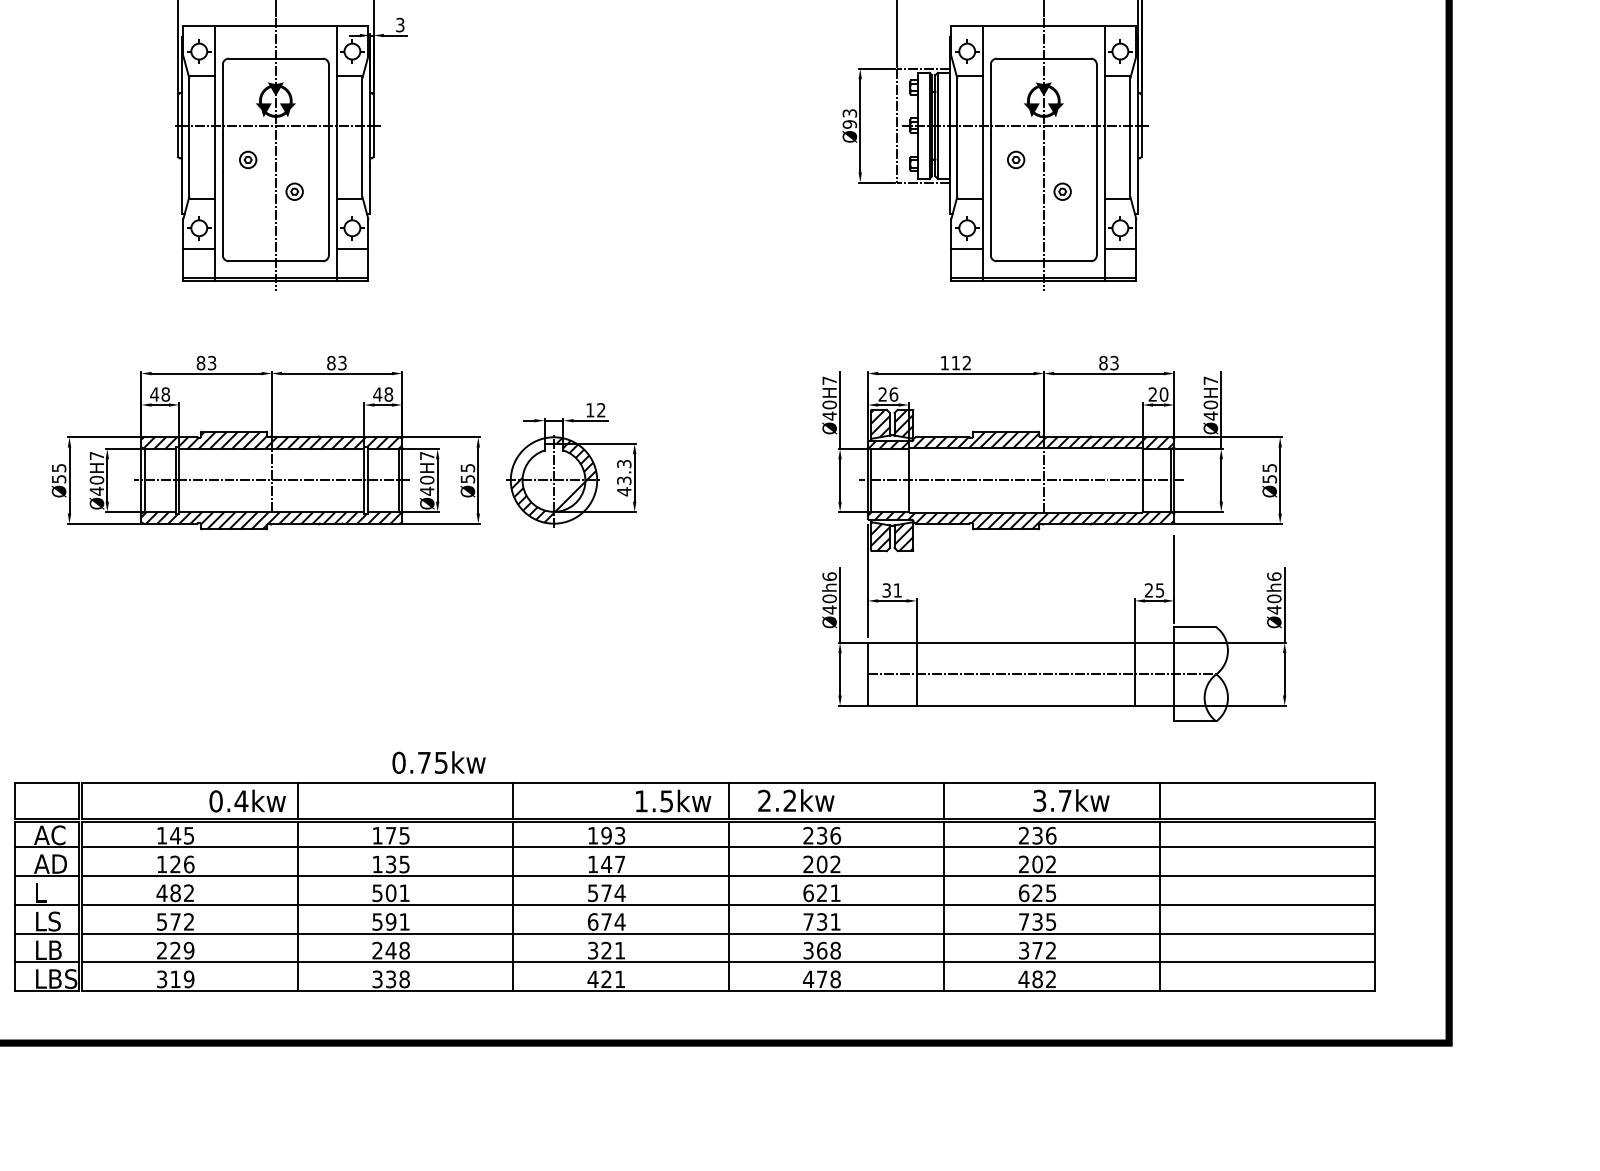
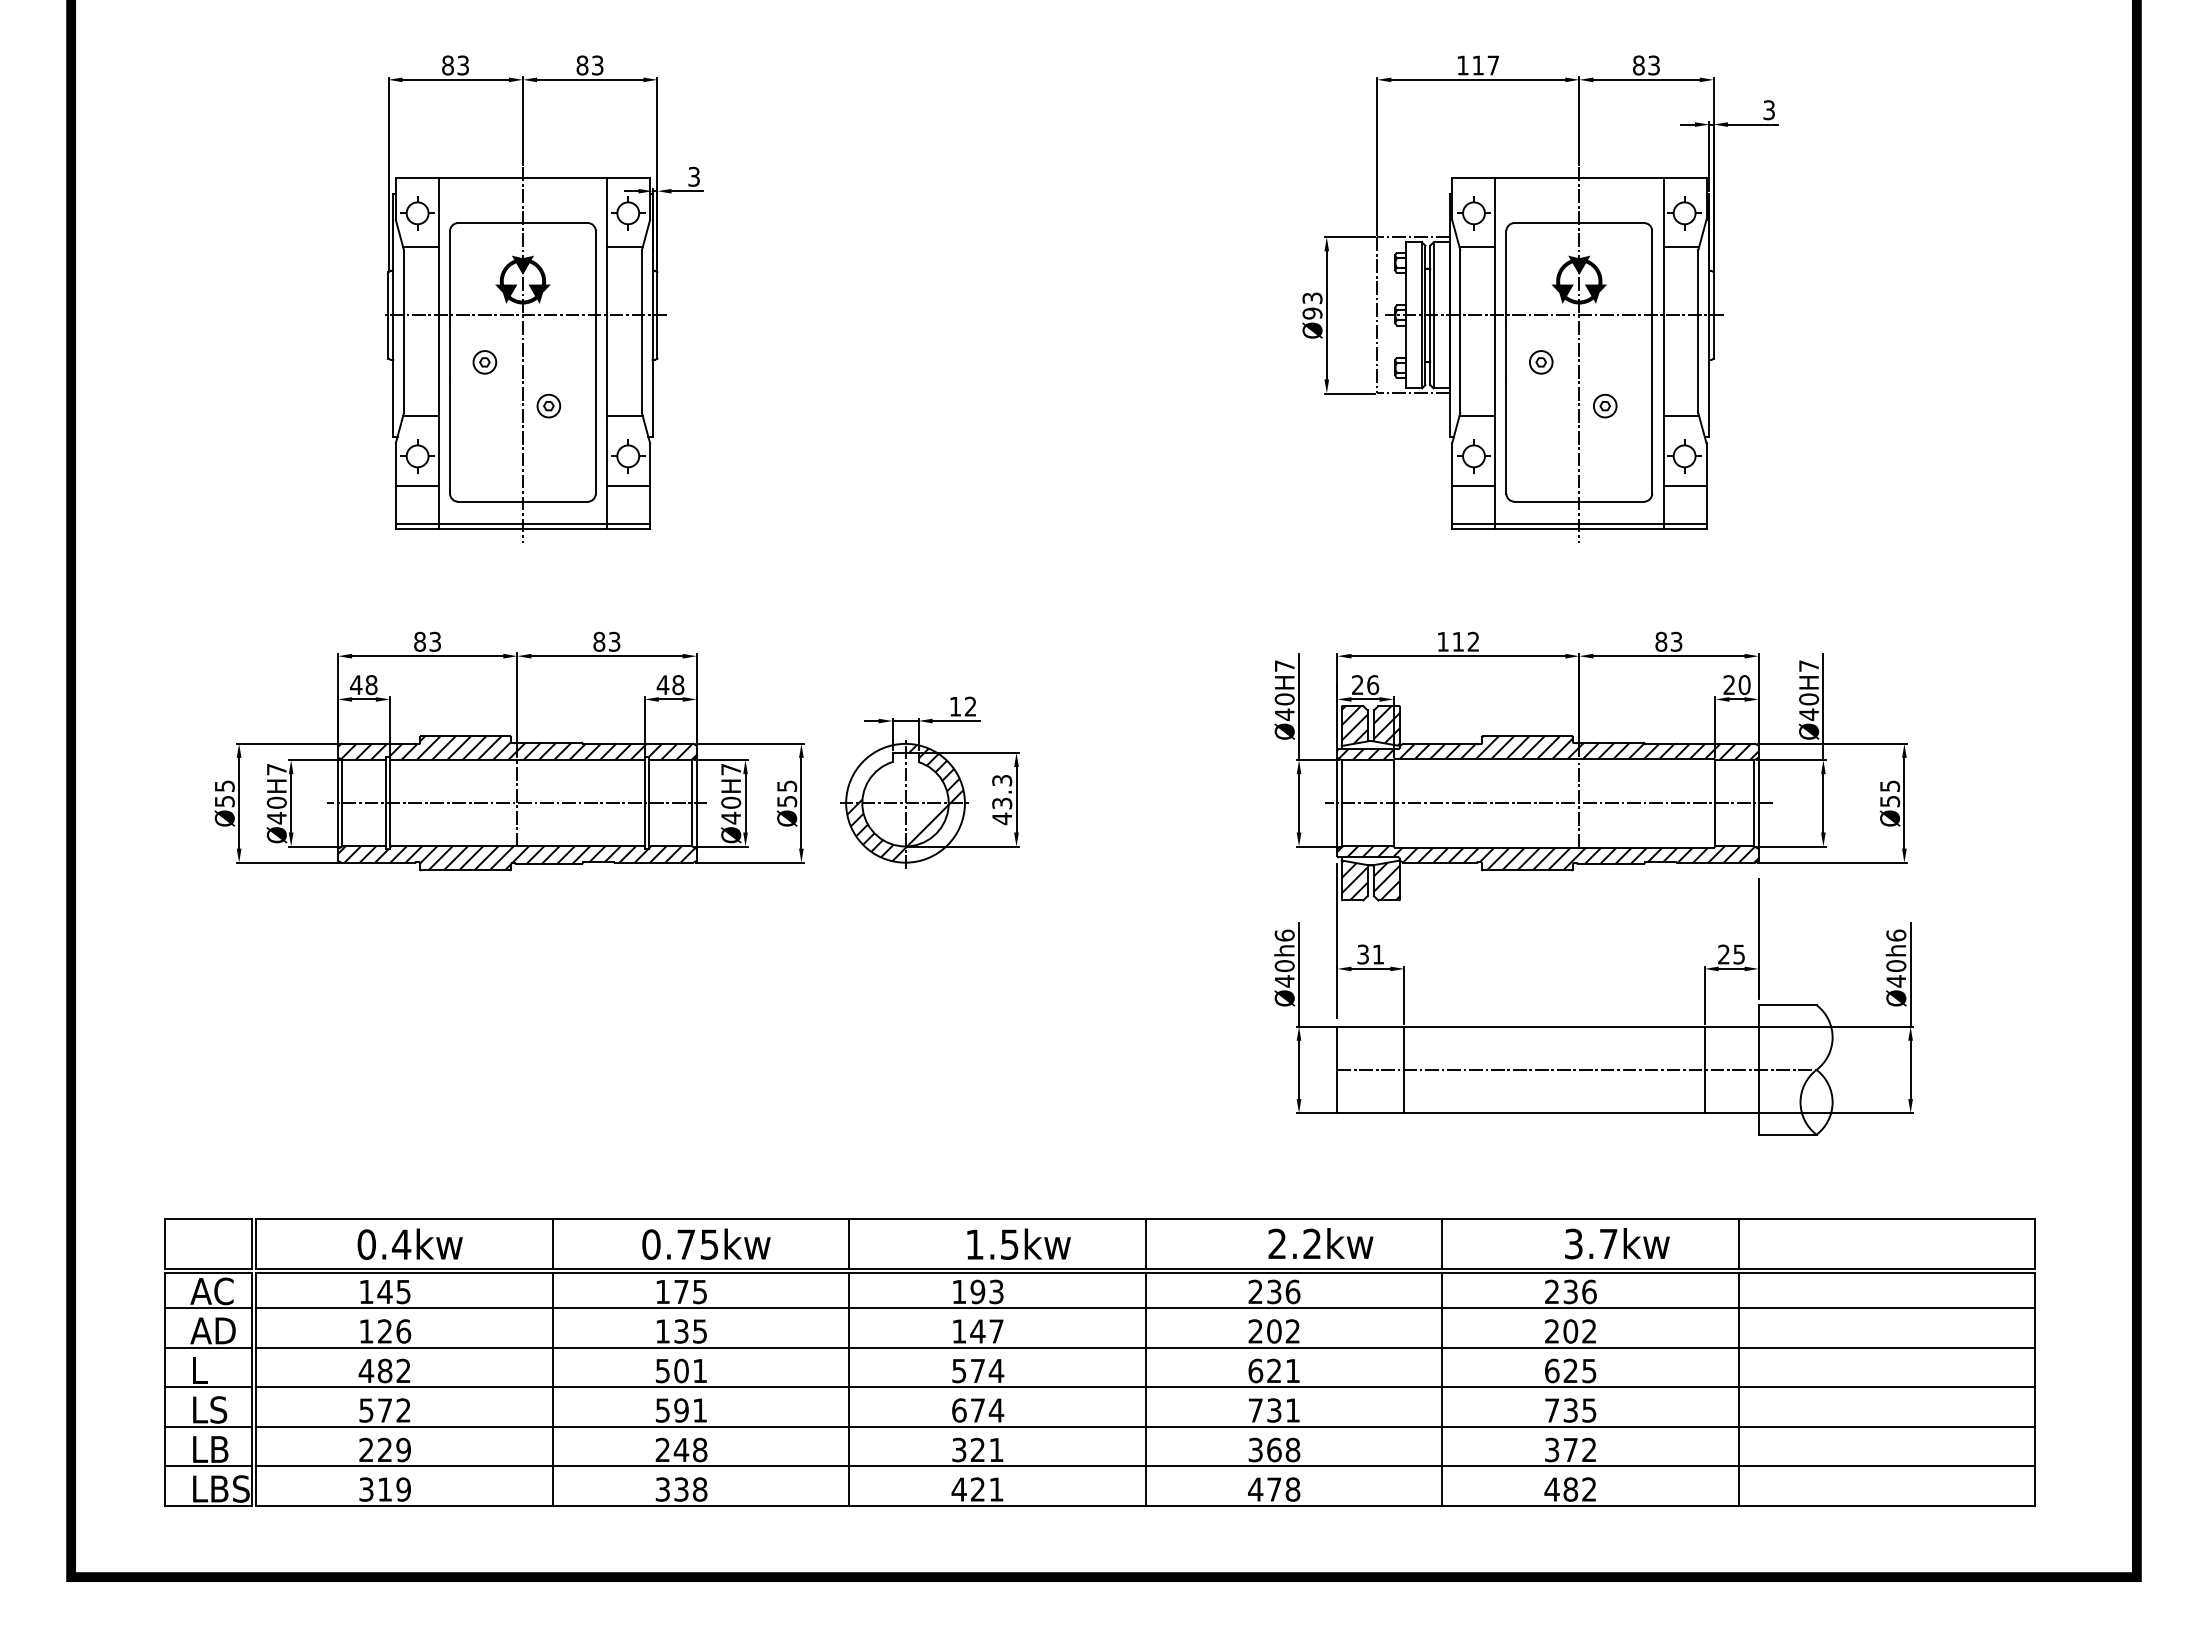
text: (439, 762) -> (706, 1243), moved
text: (247, 800) -> (409, 1243), moved
text: (673, 800) -> (1018, 1243), moved
text: (796, 800) -> (1320, 1243), moved

